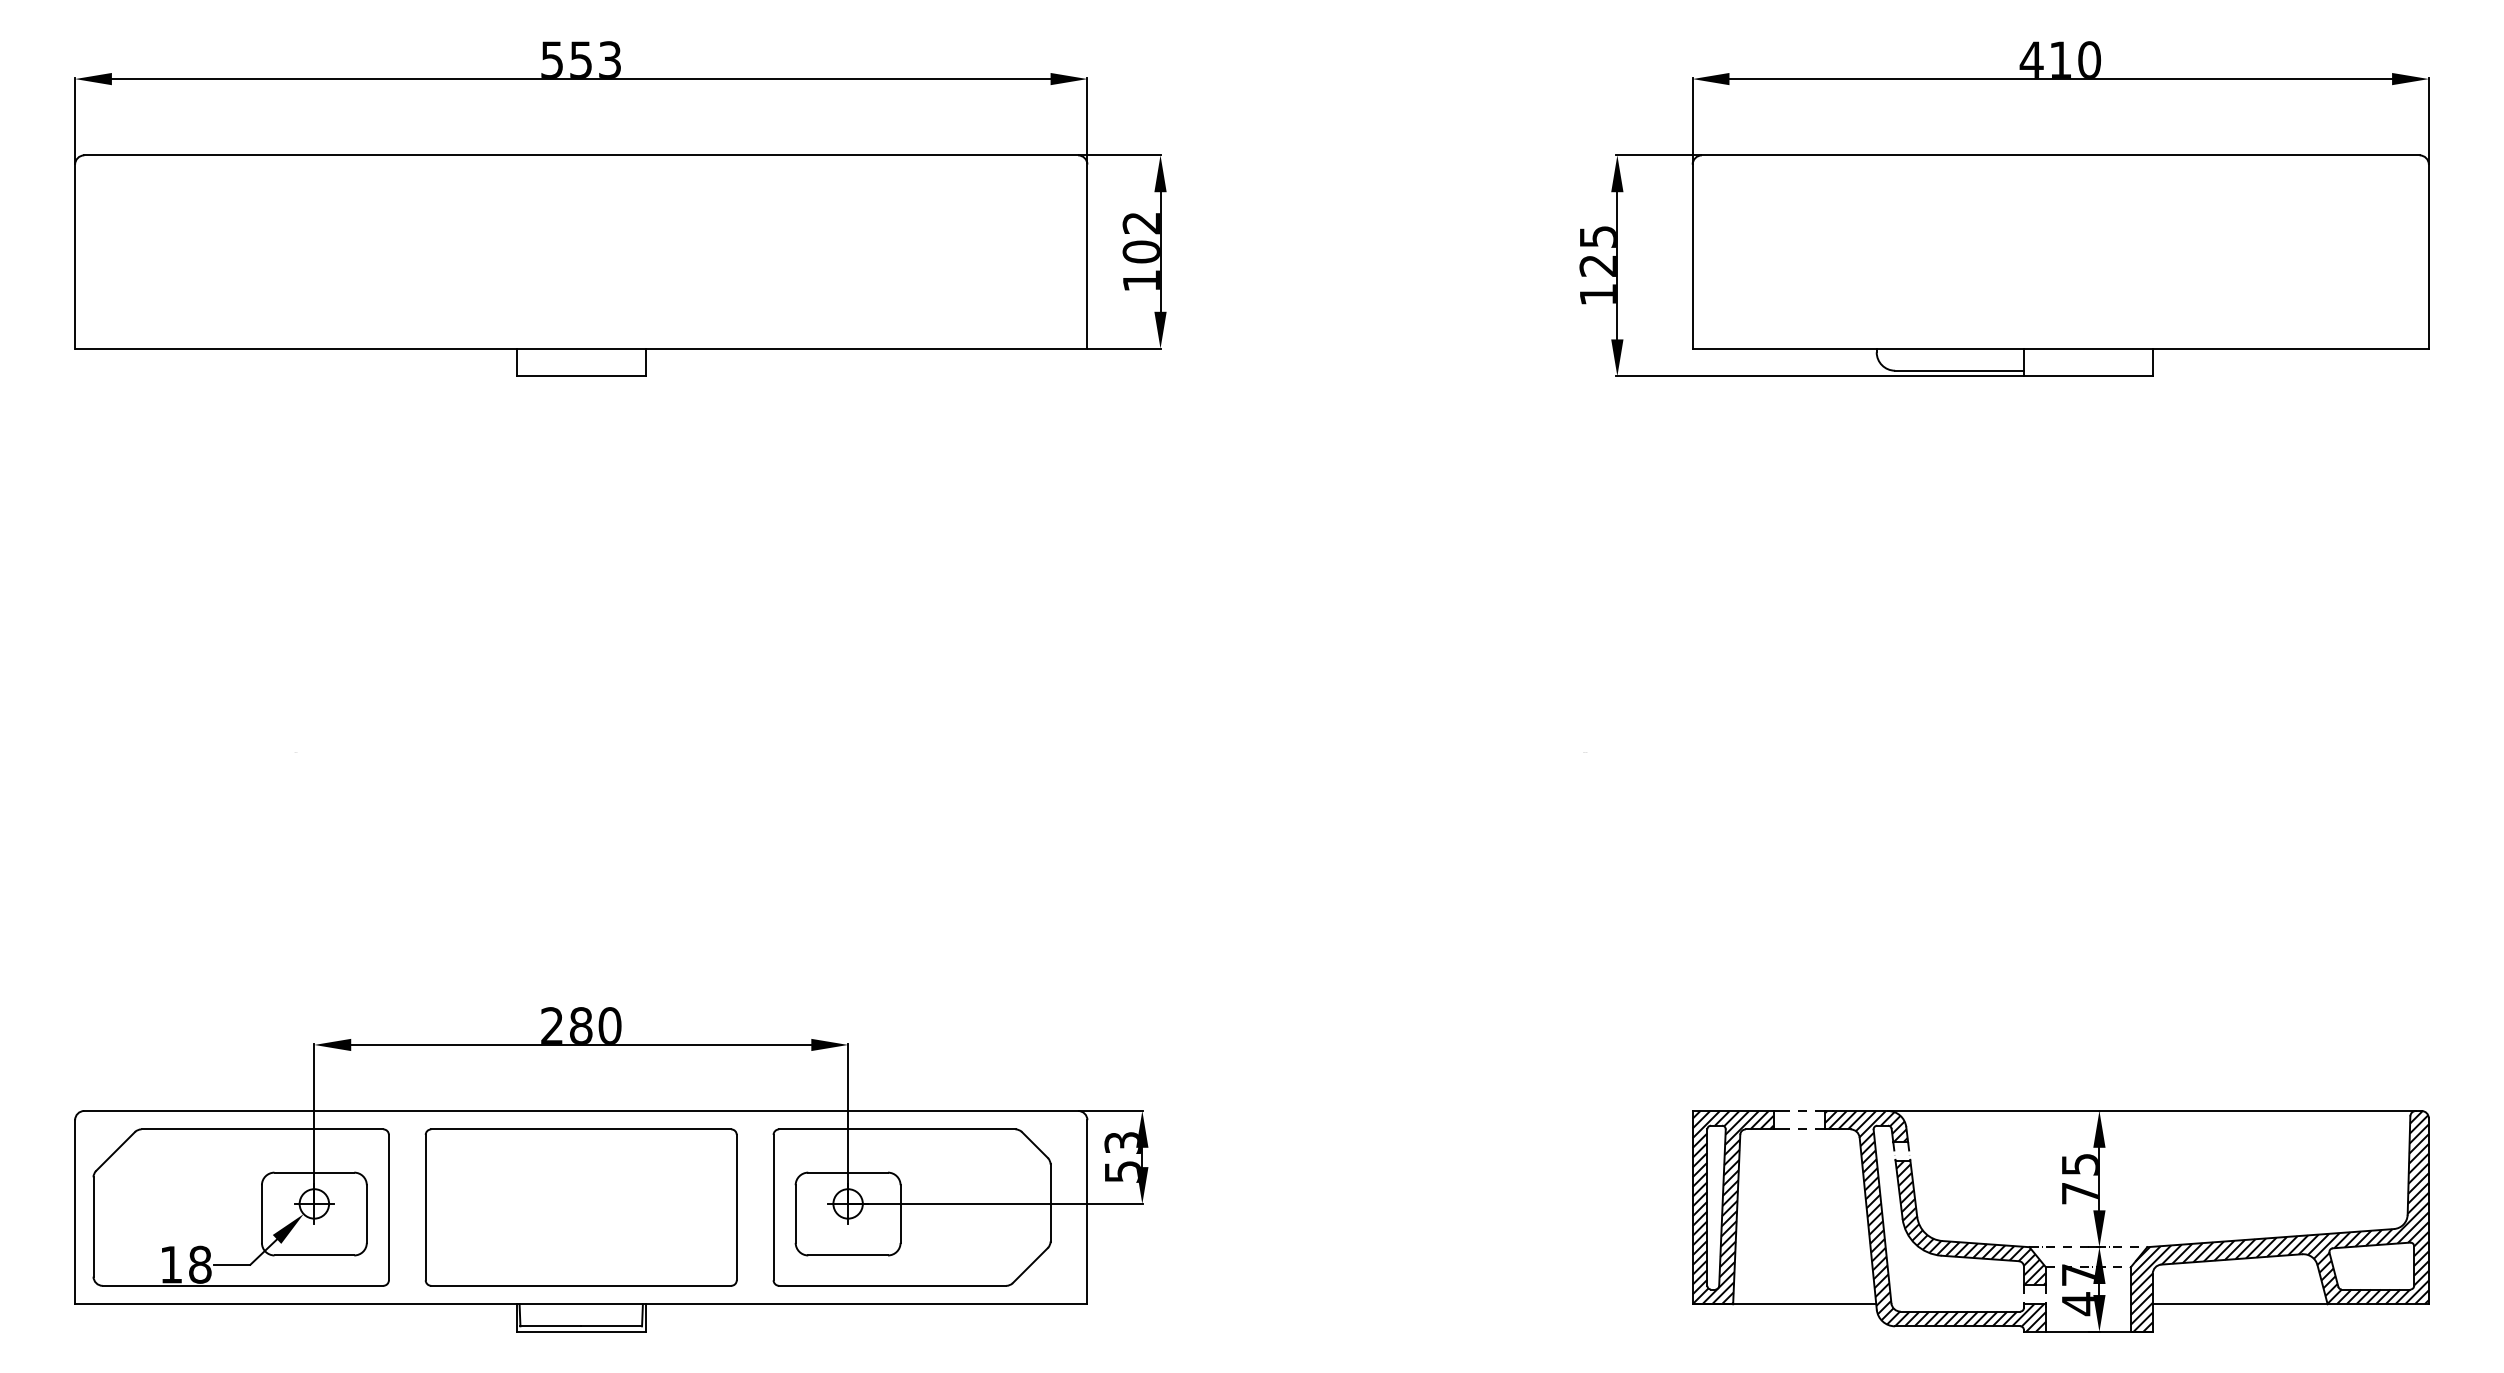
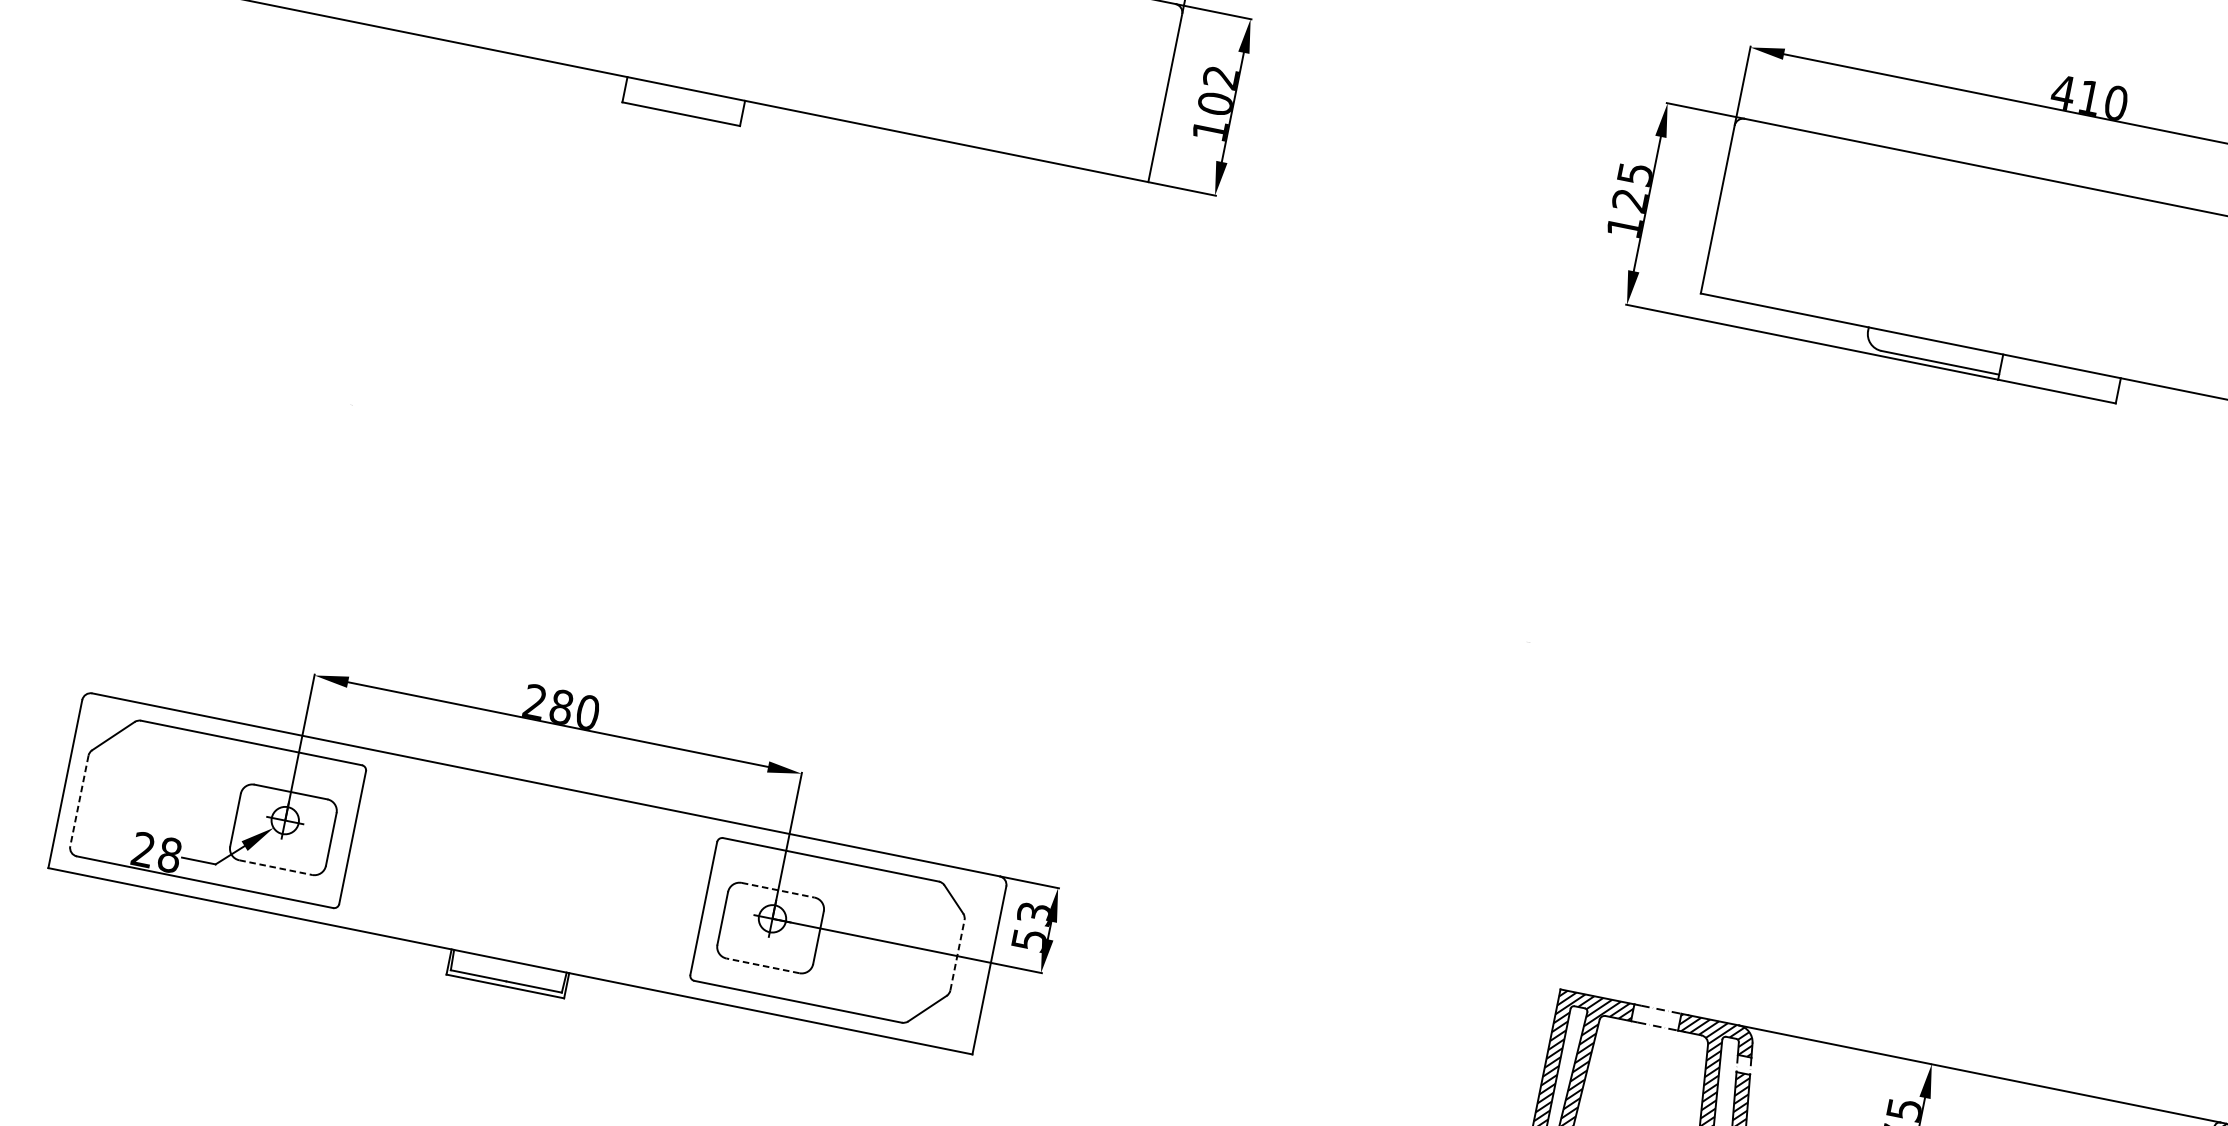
line: (848, 1172) -> (778, 890), solid -> dashed
line: (1050, 1203) -> (957, 955), solid -> dashed
part: (580, 1207) -> (527, 872), removed
line: (93, 1227) -> (79, 801), solid -> dashed
line: (314, 1255) -> (275, 867), solid -> dashed
line: (848, 1255) -> (763, 965), solid -> dashed
text: (170, 1264) -> (142, 849), 18 -> 28

